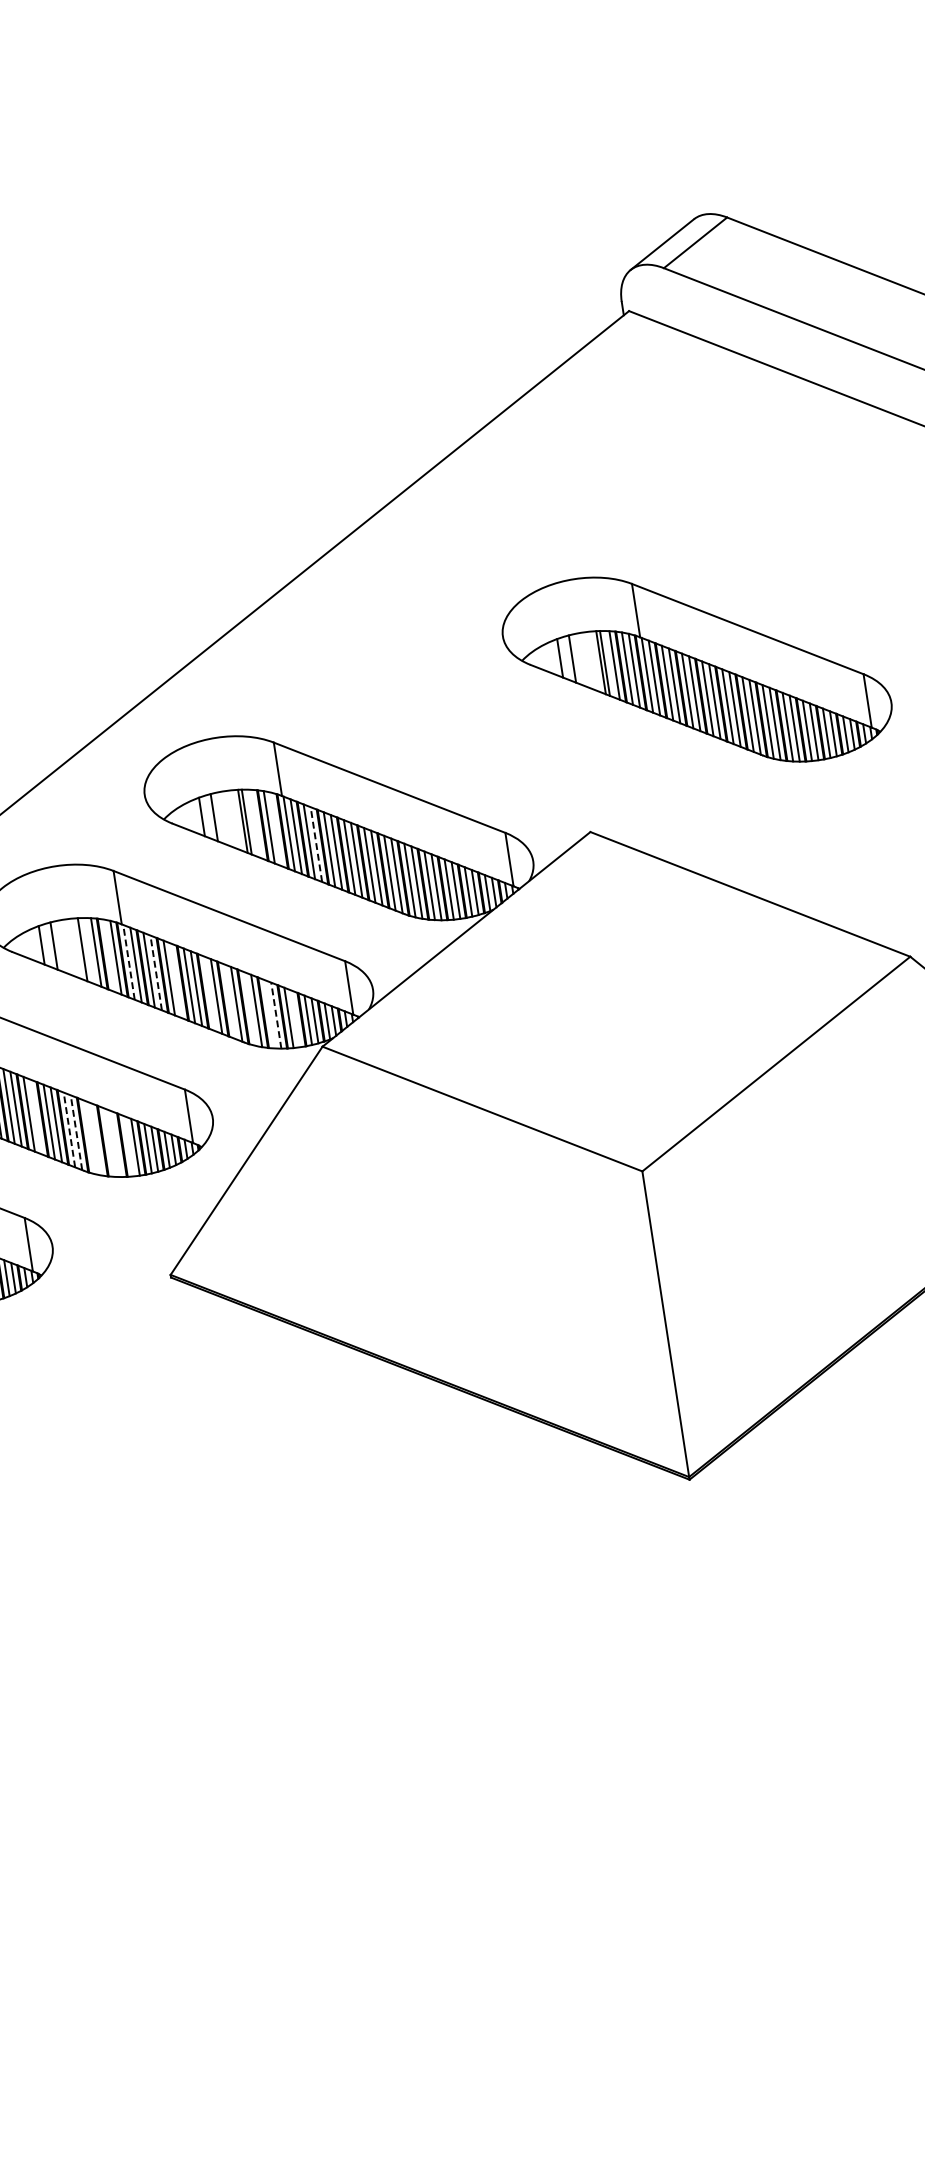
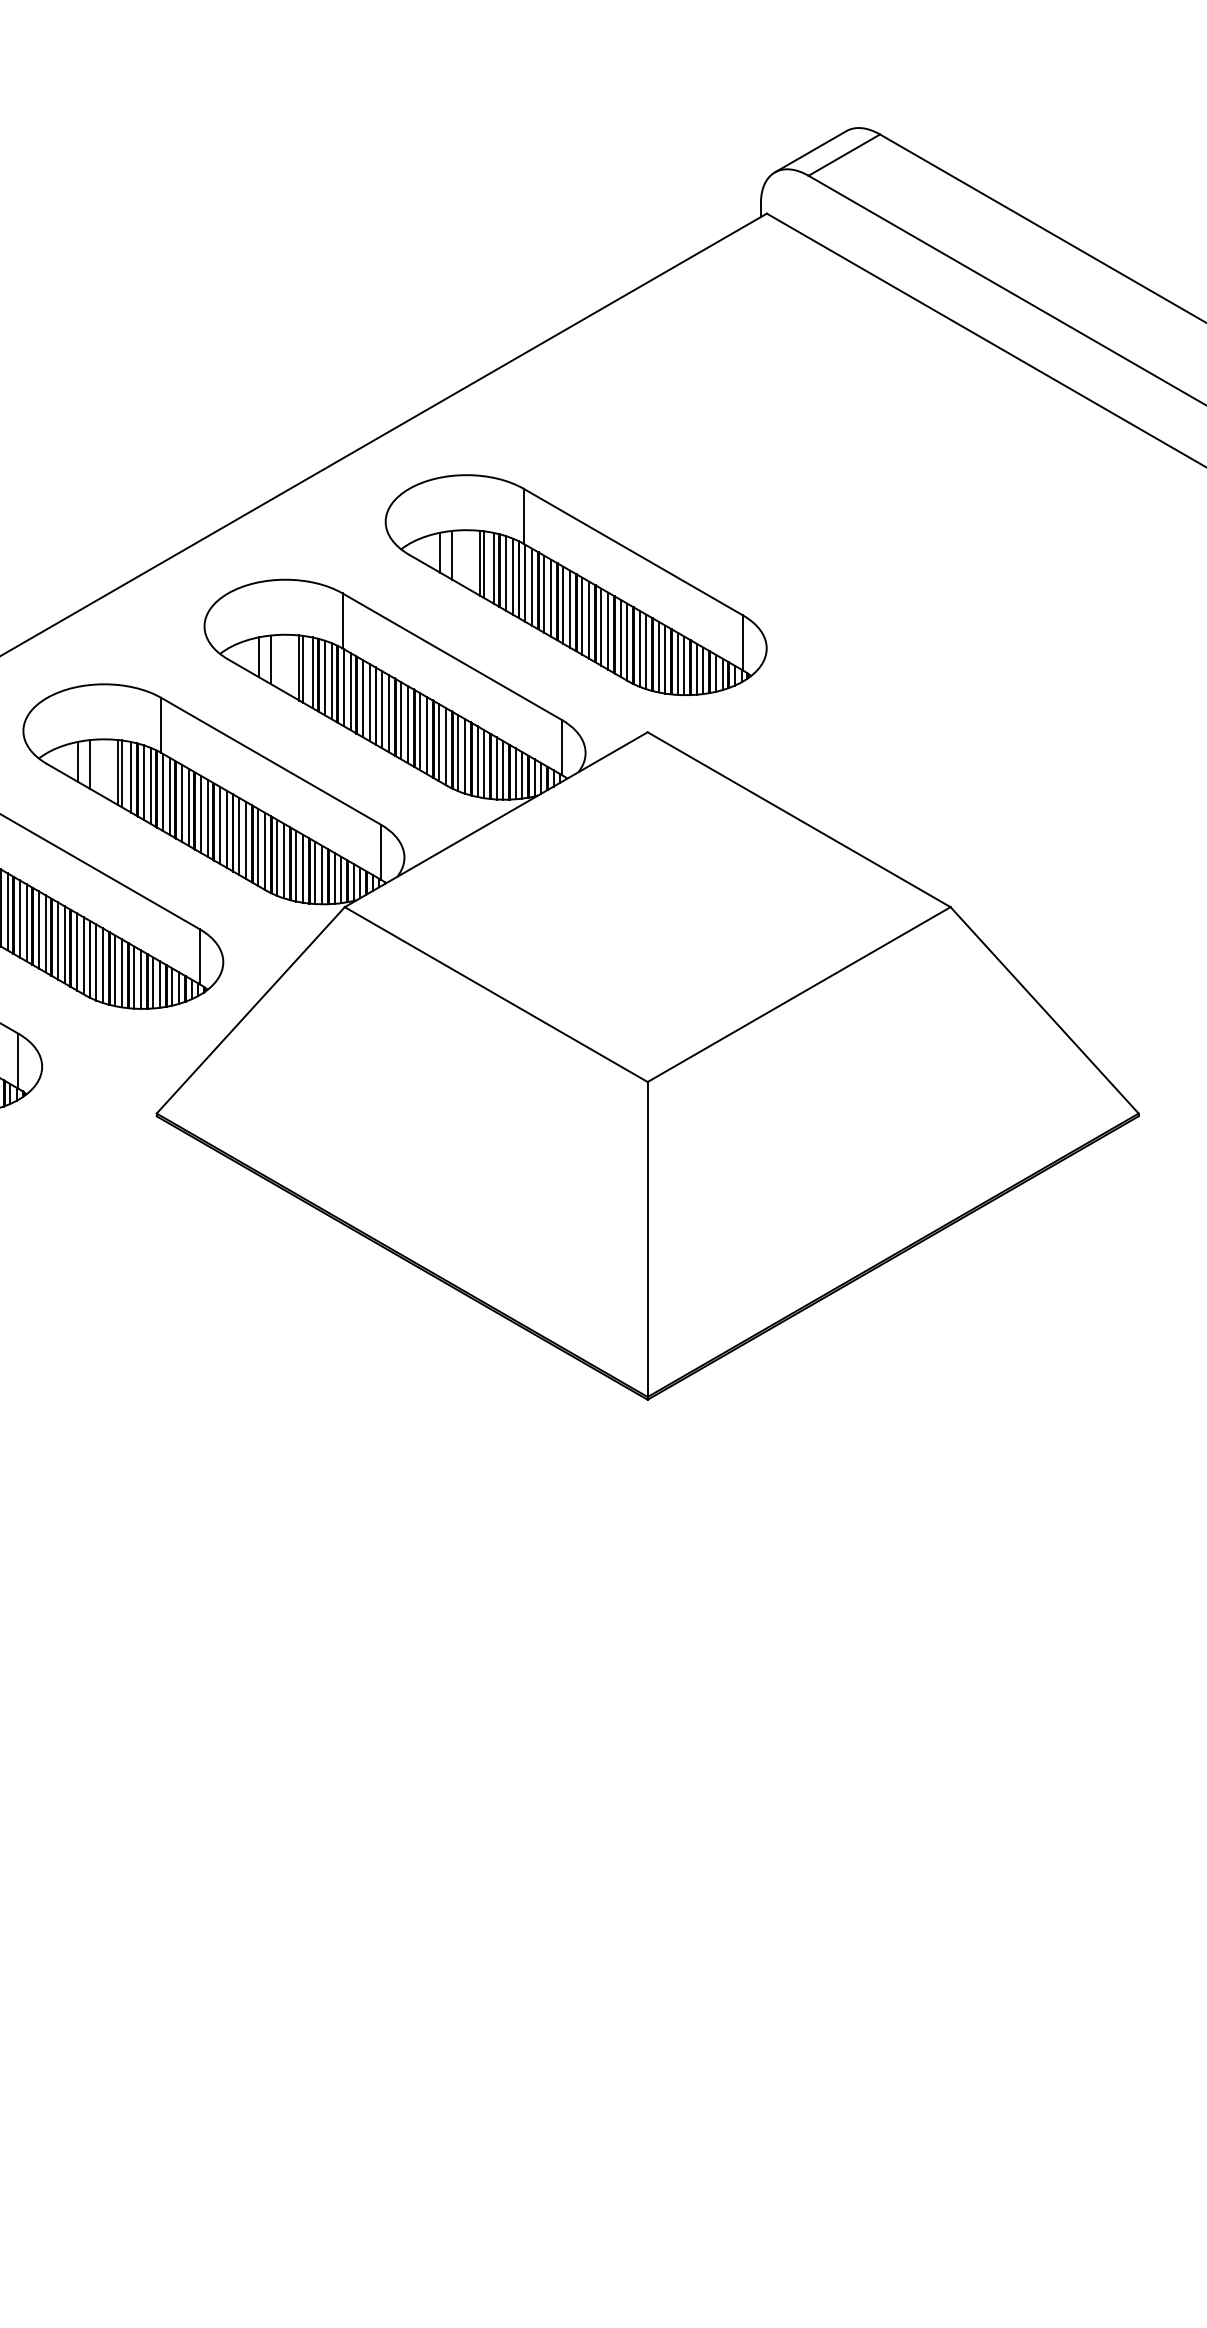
part: (696, 669) -> (575, 584), moved
line: (256, 823) -> (312, 672), added
line: (276, 829) -> (331, 681), added
line: (316, 844) -> (369, 702), dashed -> solid
line: (86, 950) -> (122, 773), added
line: (108, 955) -> (143, 782), added
line: (128, 962) -> (162, 792), dashed -> solid
line: (156, 973) -> (188, 807), dashed -> solid
line: (175, 980) -> (207, 817), added
line: (209, 992) -> (239, 835), added
line: (229, 1000) -> (258, 846), added
line: (249, 1008) -> (277, 857), added
line: (269, 1013) -> (296, 865), added
line: (276, 1015) -> (303, 868), dashed -> solid
line: (296, 1018) -> (322, 874), added
line: (36, 1116) -> (45, 933), added
line: (69, 1130) -> (77, 952), dashed -> solid
line: (76, 1132) -> (83, 955), dashed -> solid
line: (89, 1137) -> (96, 962), added
line: (96, 1139) -> (102, 965), added
line: (109, 1142) -> (115, 970), added
line: (115, 1144) -> (121, 973), added
line: (128, 1146) -> (134, 977), added

